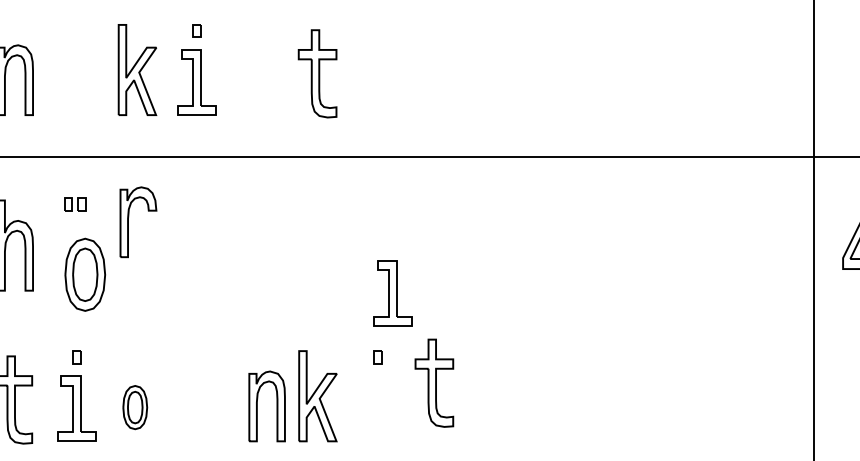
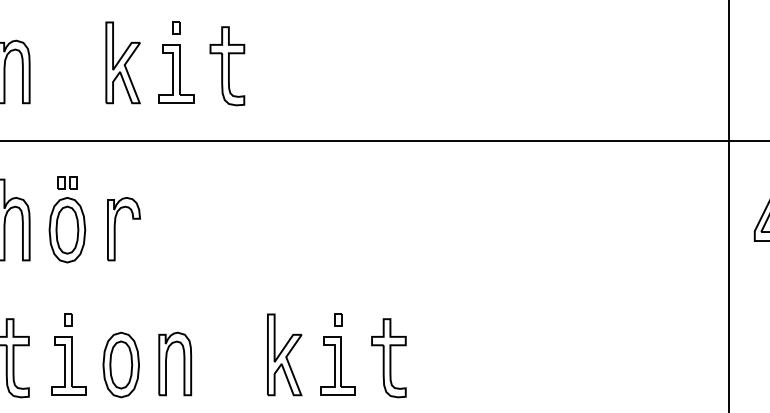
part: (317, 74) -> (227, 66), moved
part: (128, 222) -> (115, 229), moved
part: (85, 275) -> (67, 230), moved
part: (392, 293) -> (337, 365), moved
part: (433, 383) -> (388, 358), moved
part: (276, 405) -> (183, 363), moved
part: (134, 407) -> (120, 364), size x1.67

